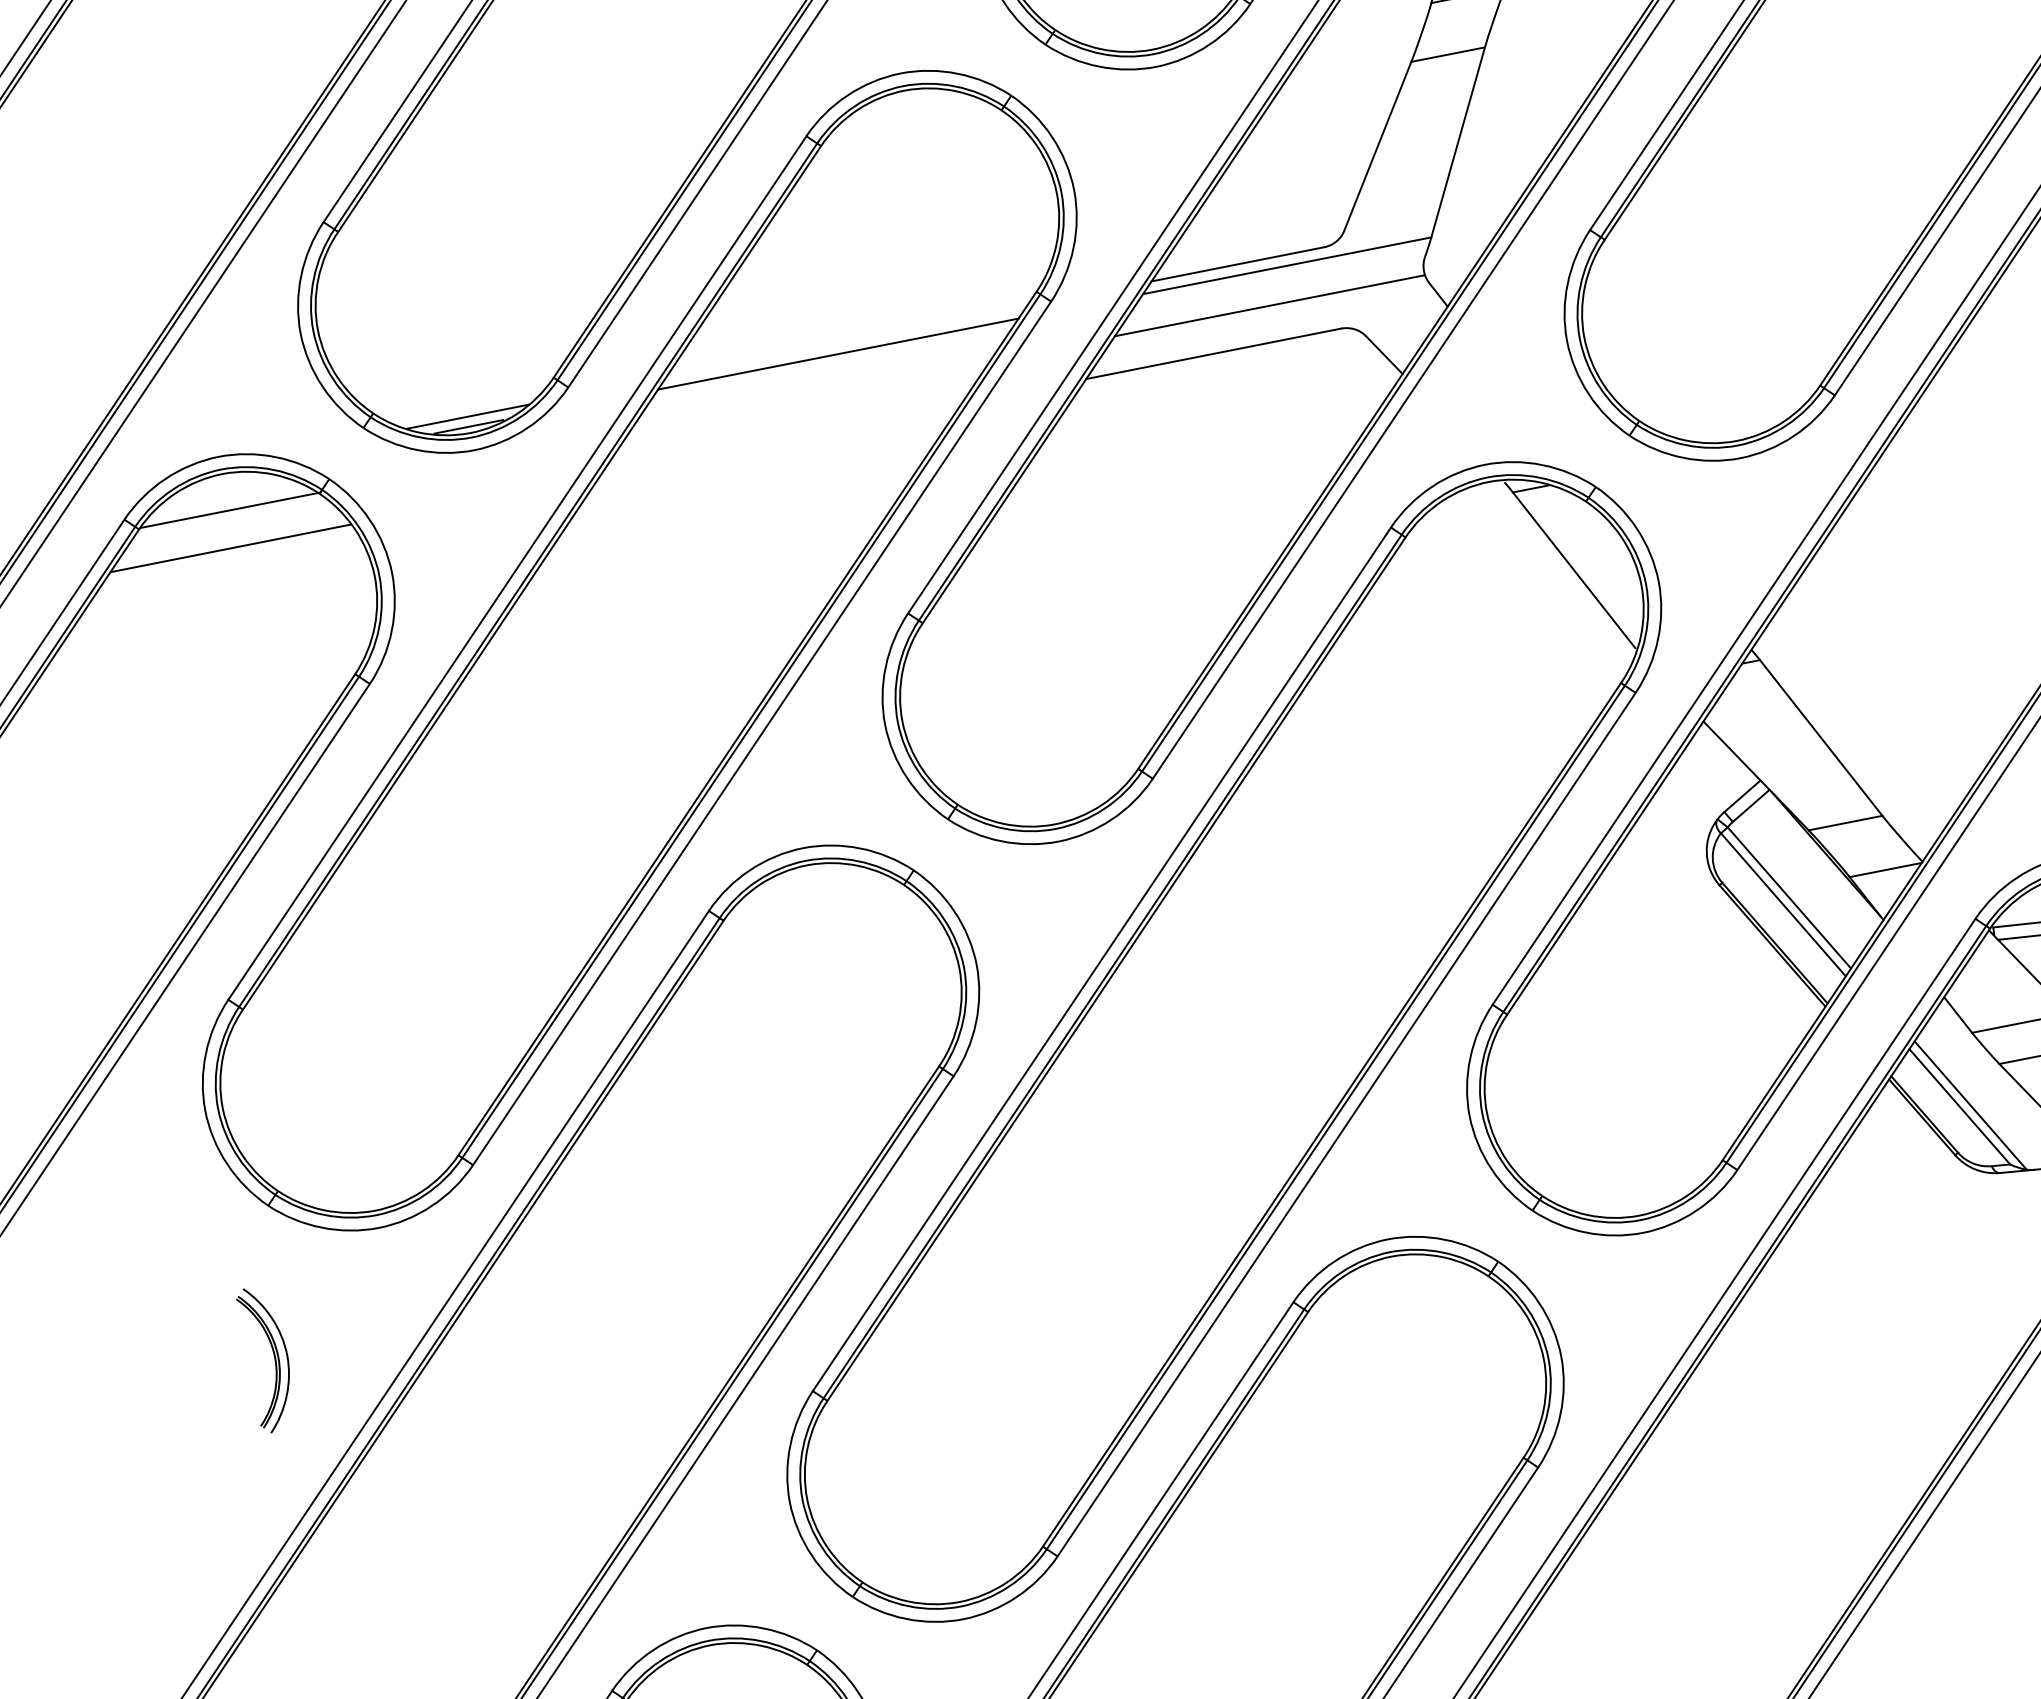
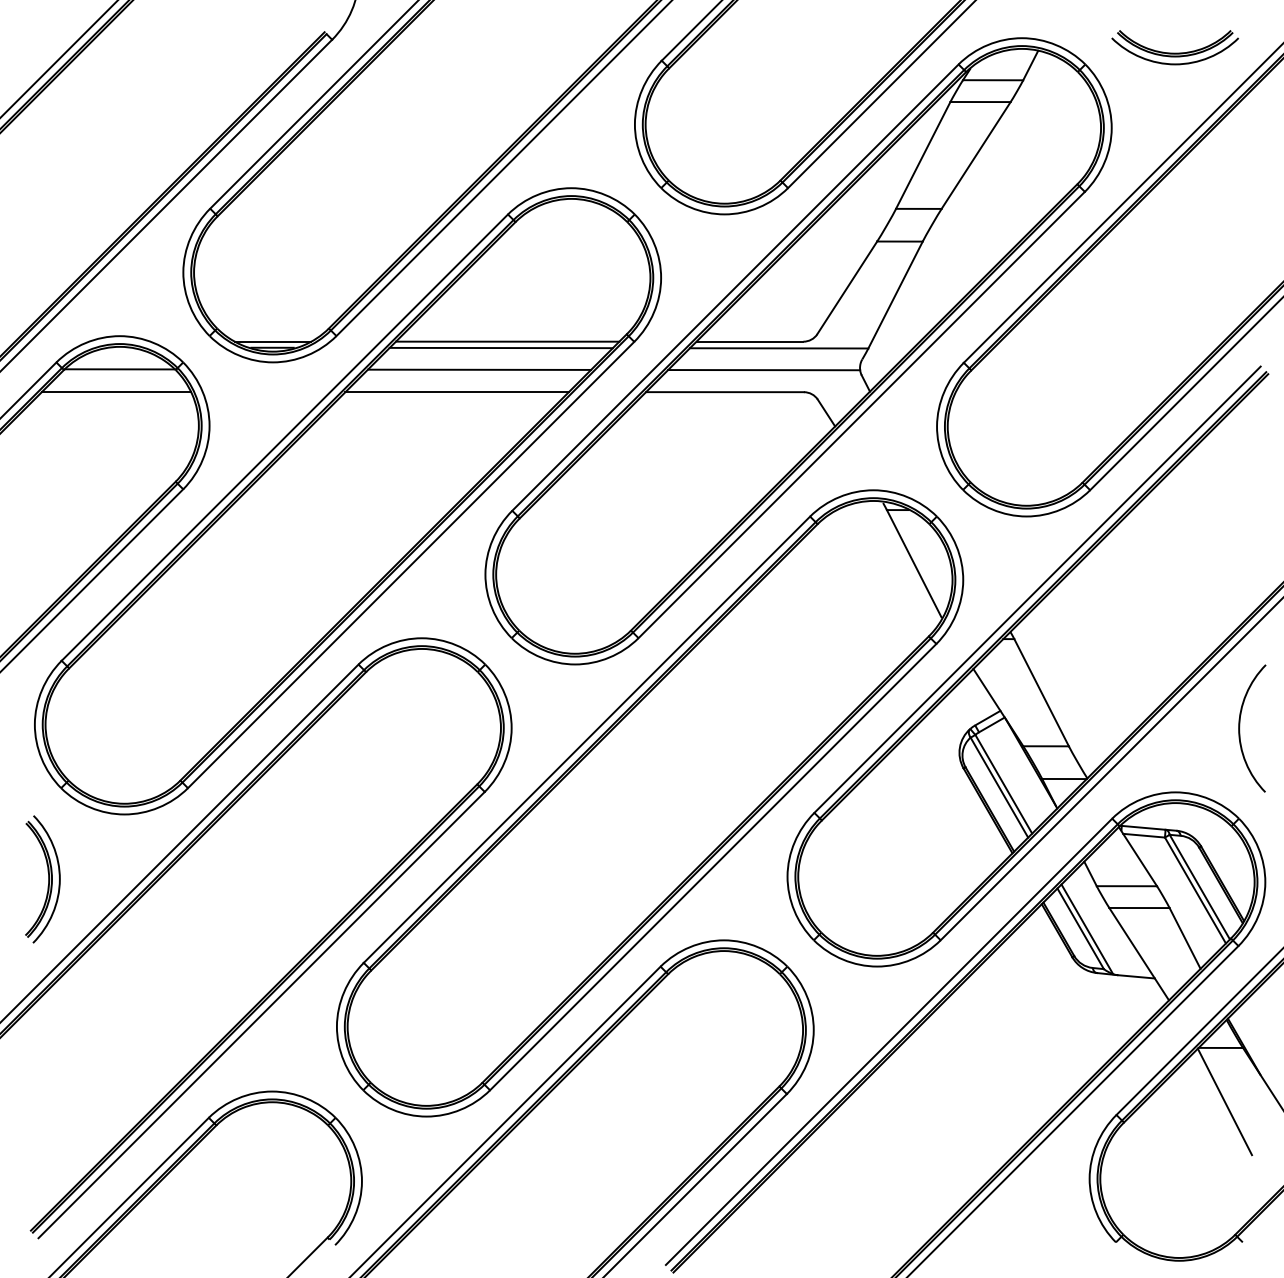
line: (846, 341) -> (507, 341), added
line: (809, 395) -> (479, 369), added
line: (780, 440) -> (456, 392), added
part: (267, 1359) -> (42, 879), size x1.43

